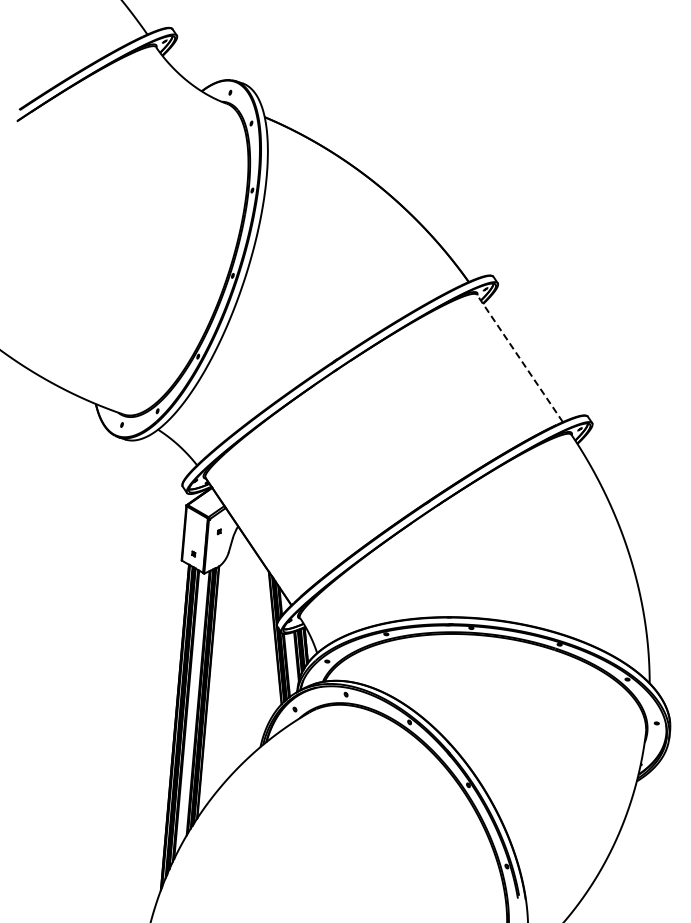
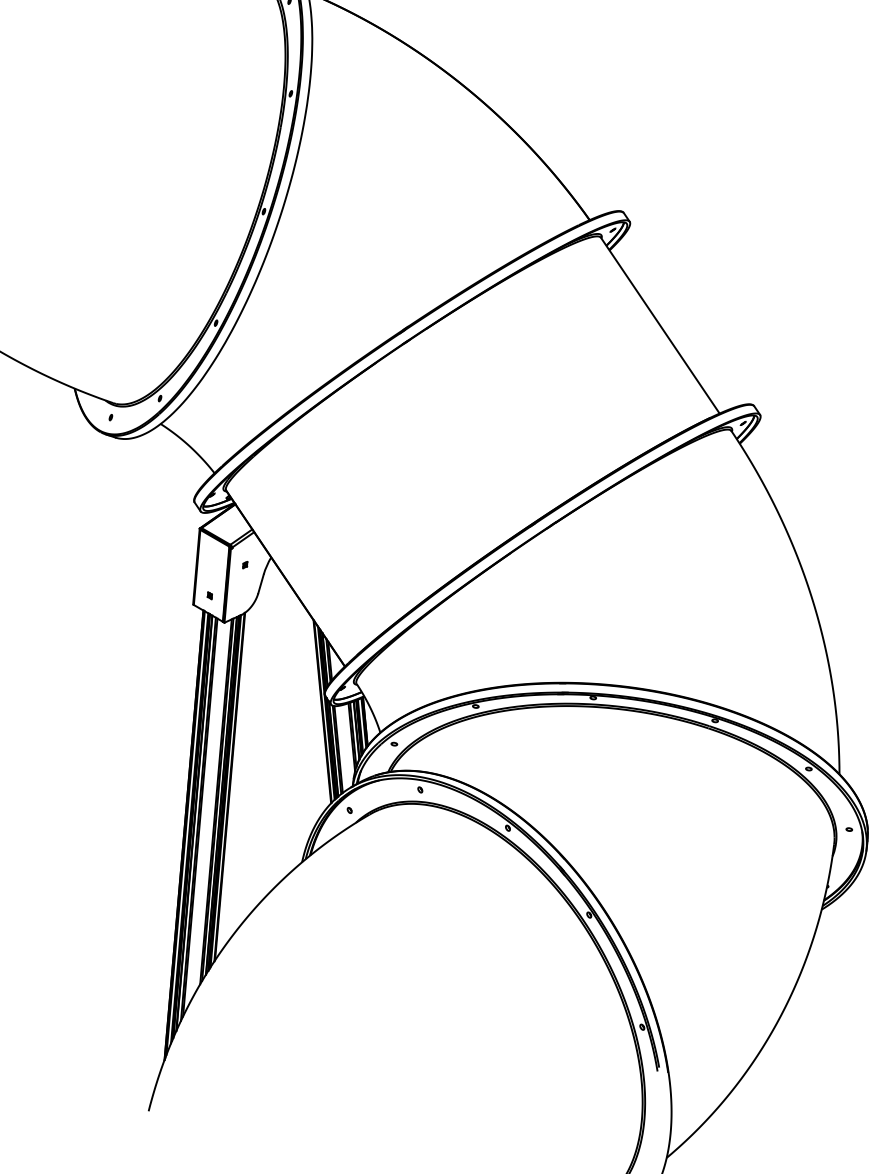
line: (519, 358) -> (659, 325), dashed -> solid

